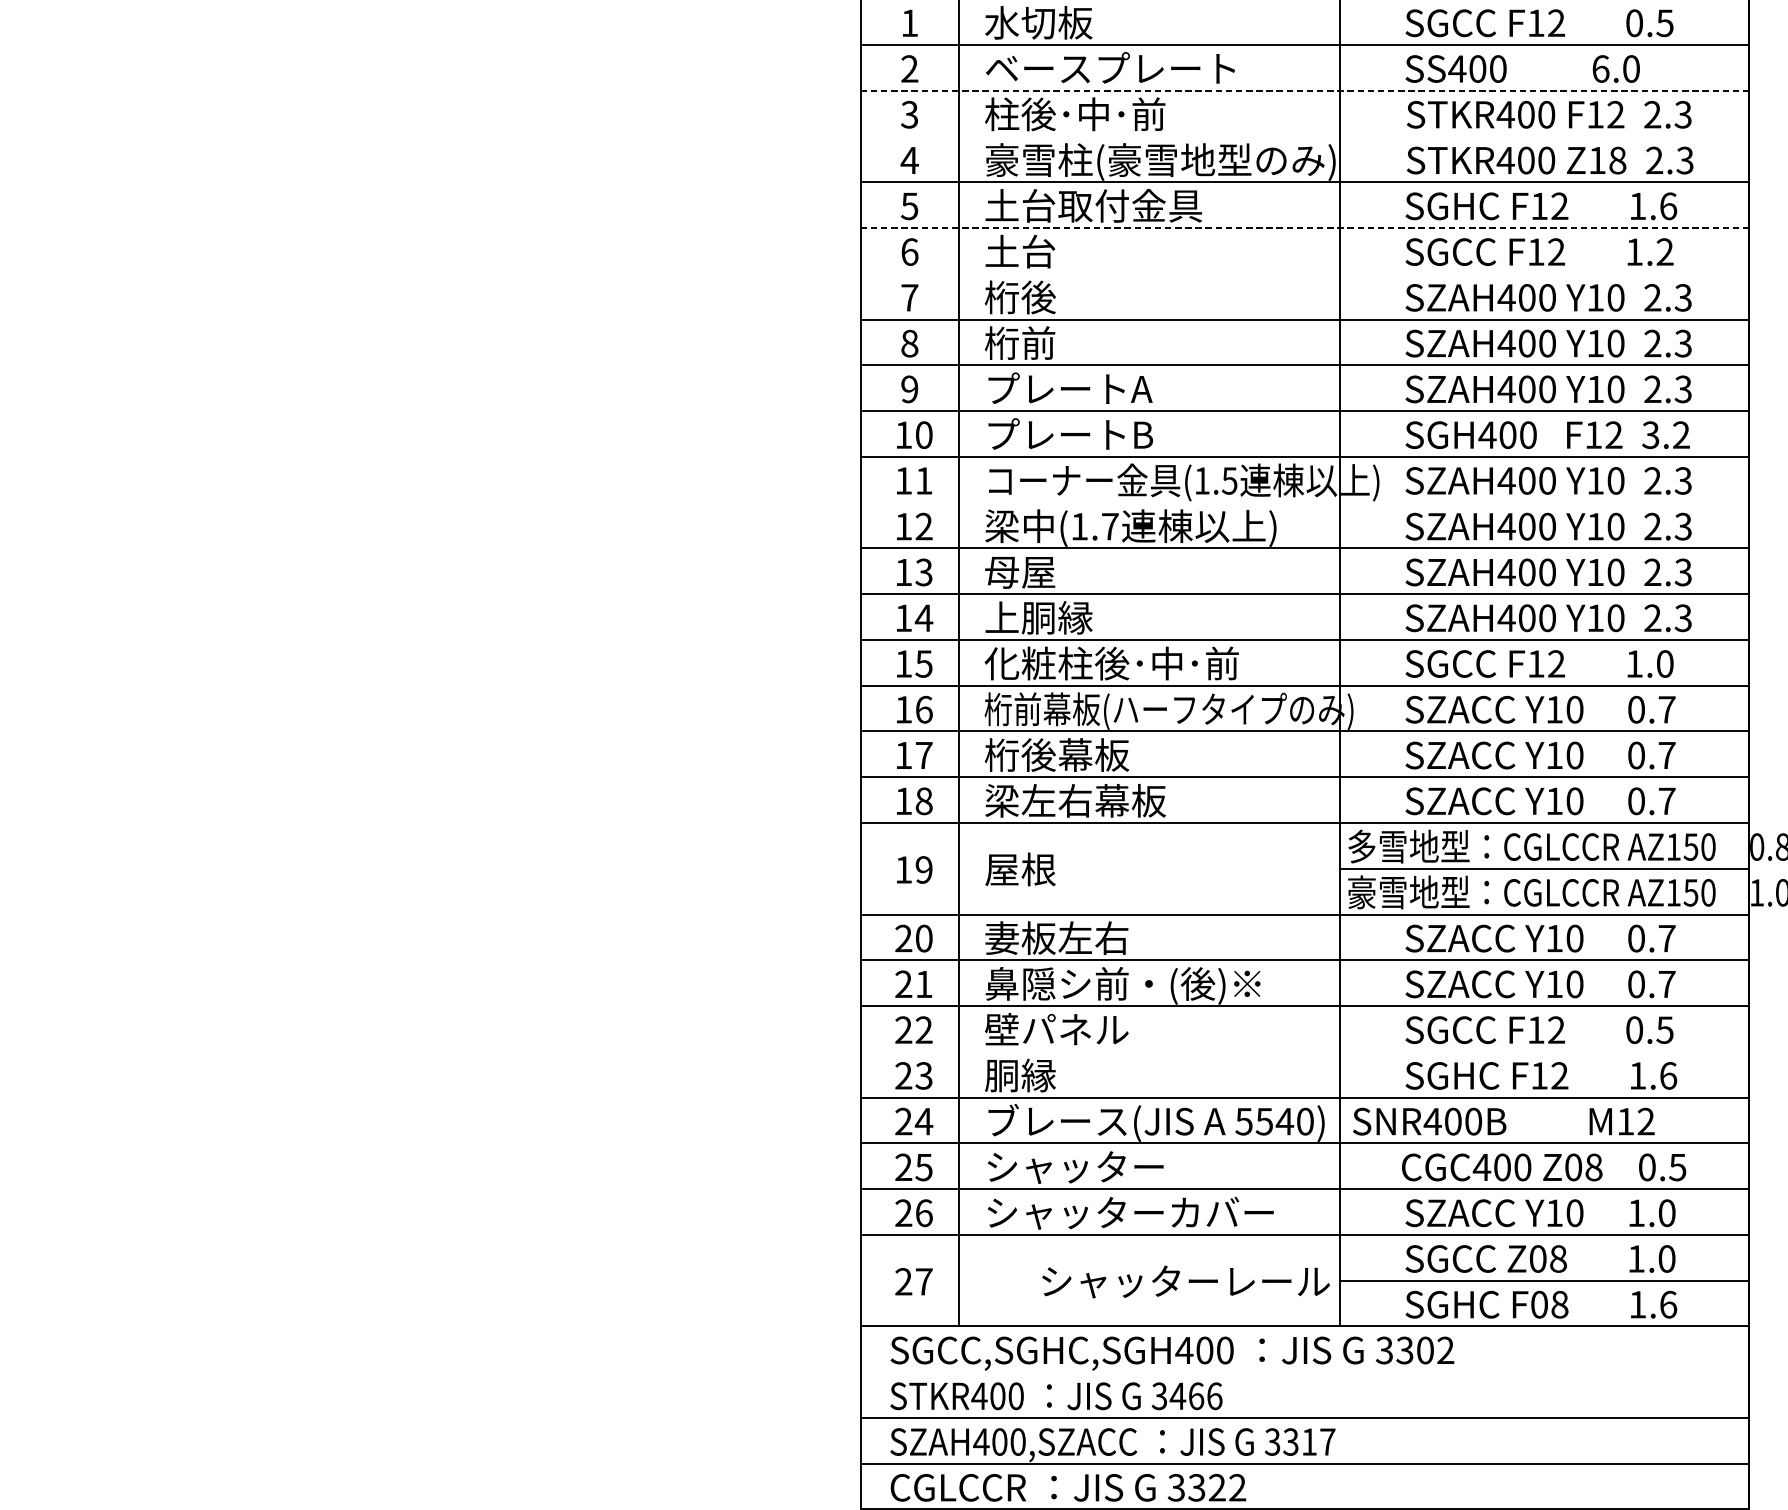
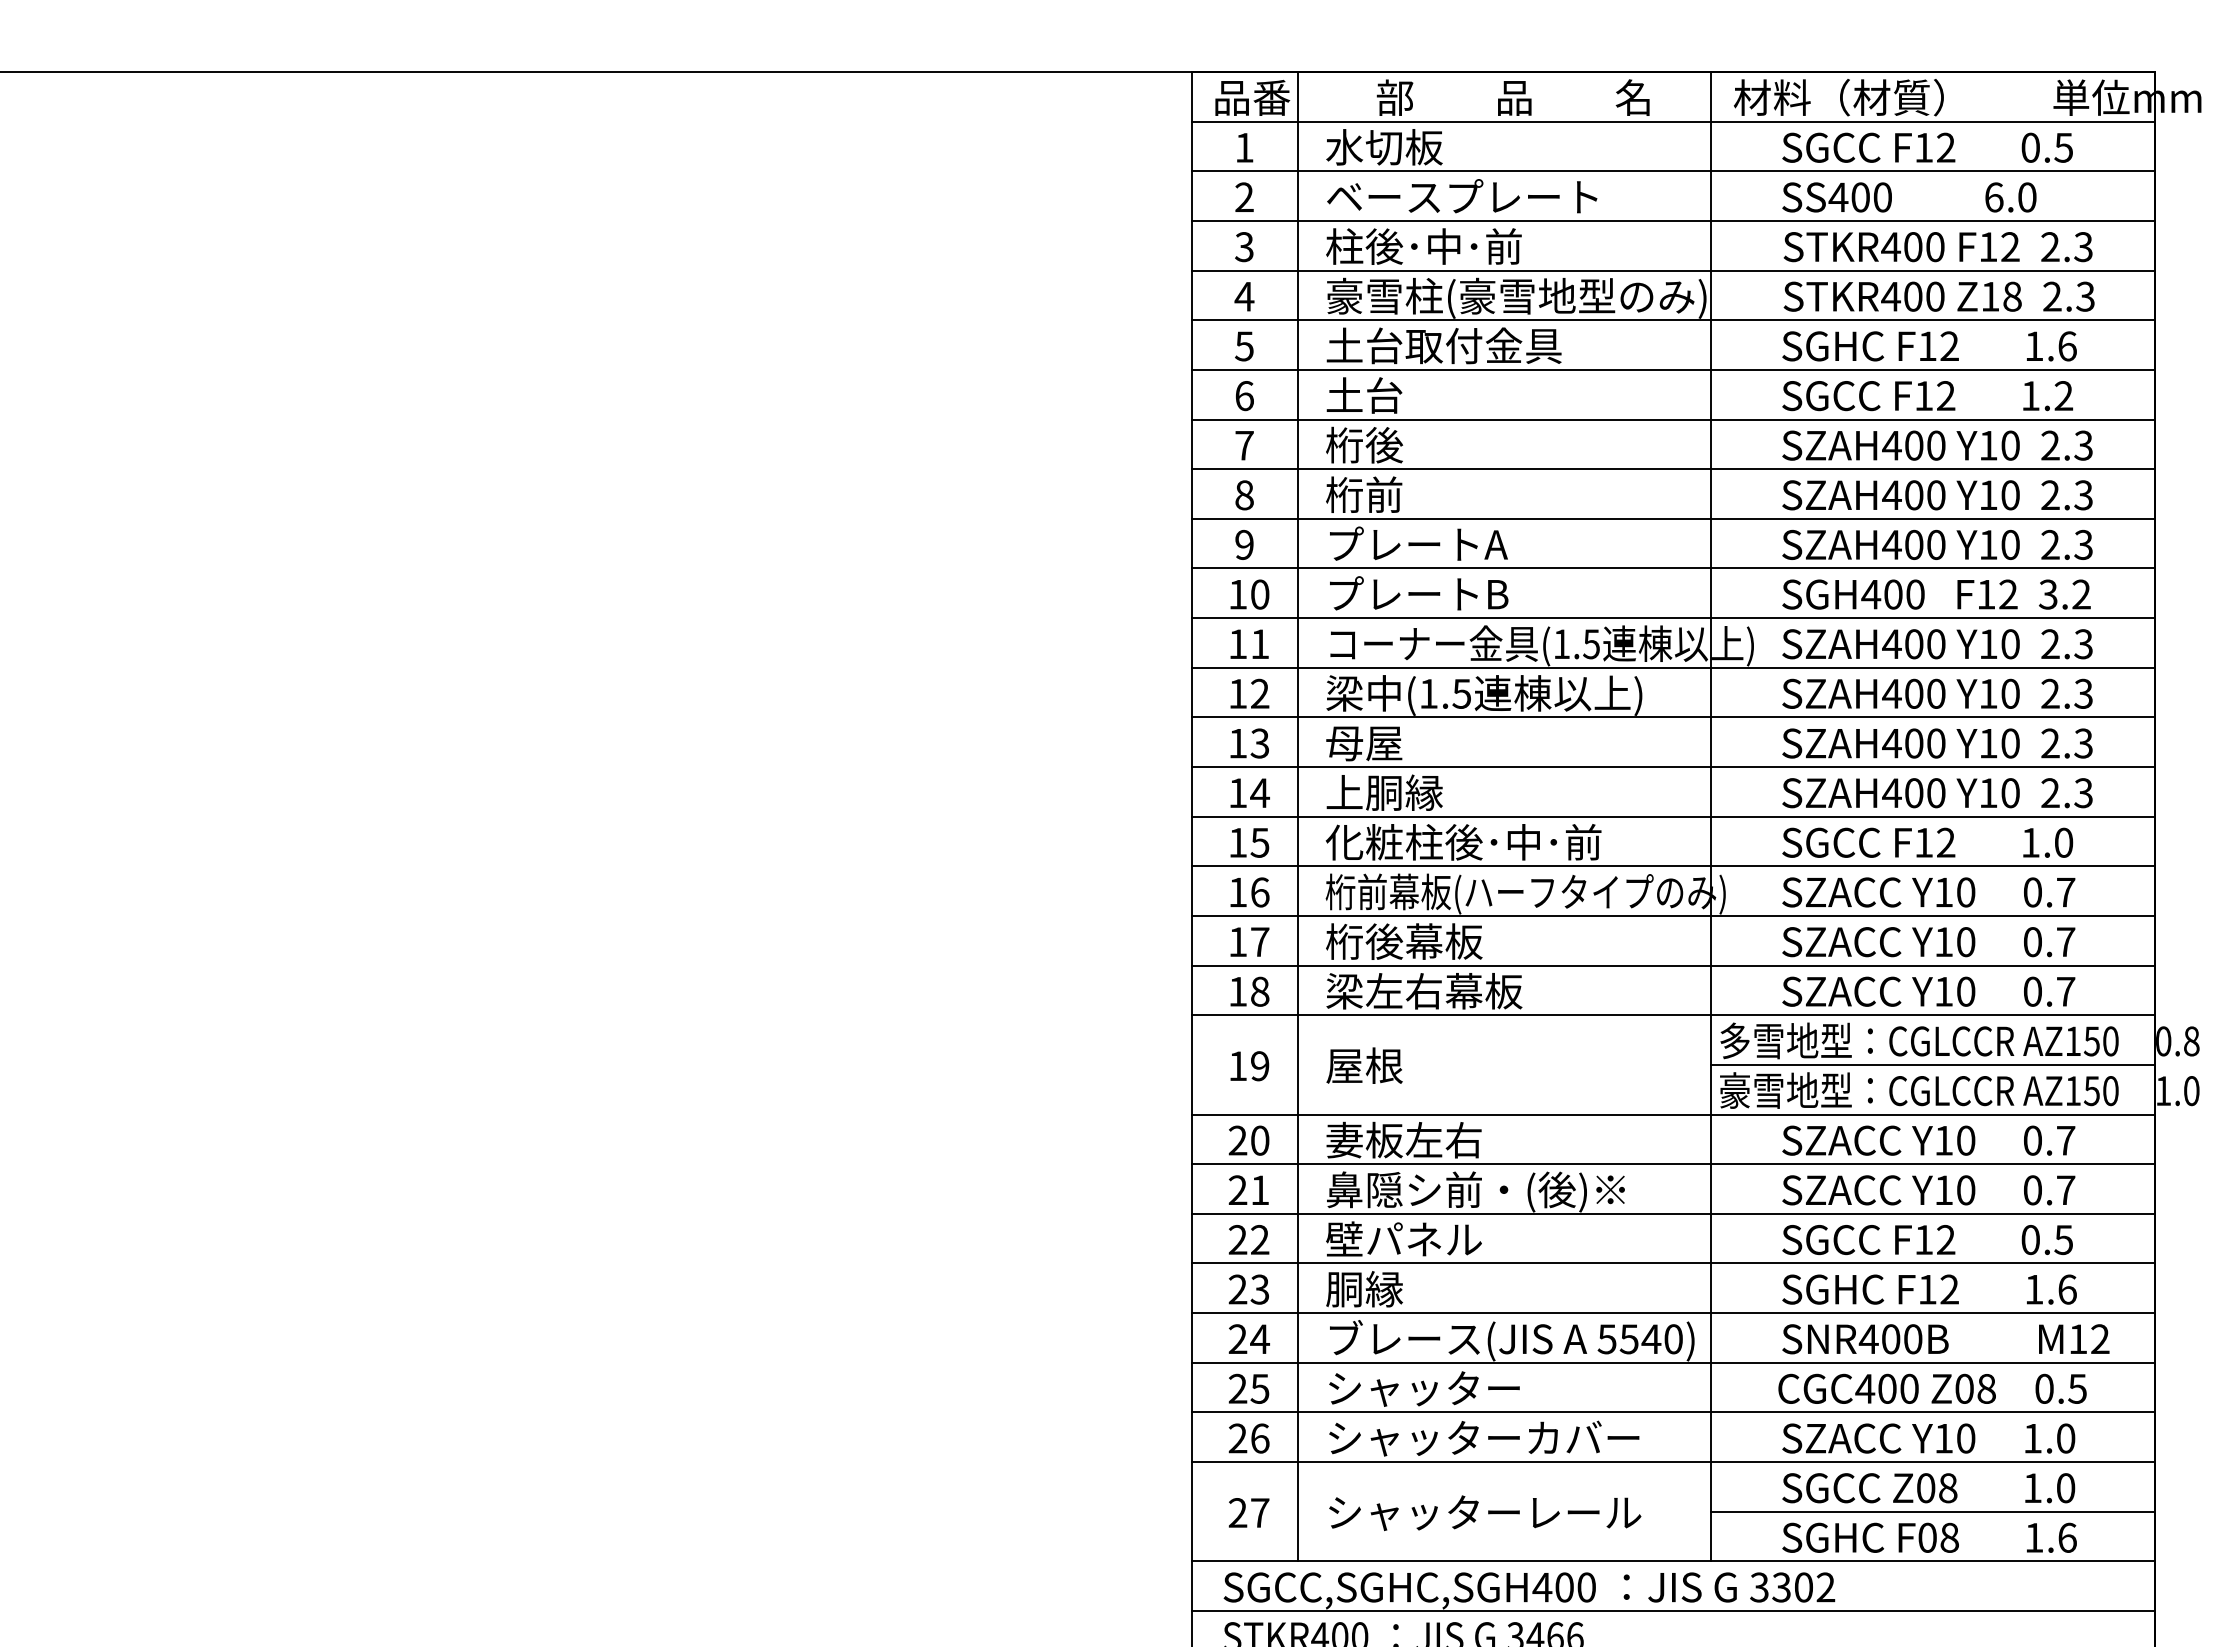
line: (1305, 90) -> (1673, 220), dashed -> solid
line: (1305, 136) -> (1673, 270), added
line: (1305, 227) -> (1673, 369), dashed -> solid
line: (1305, 273) -> (1673, 419), added
line: (1305, 502) -> (1673, 667), added
text: (1109, 526) -> (1461, 693), (1.7 -> (1.5
line: (1305, 1051) -> (1673, 1263), added
text: (1503, 1121) -> (1945, 1339), moved
text: (1186, 1281) -> (1485, 1512), moved
line: (1305, 1372) -> (1673, 1611), added

